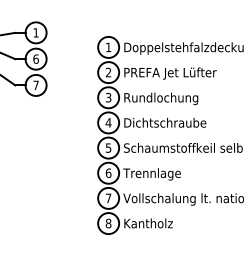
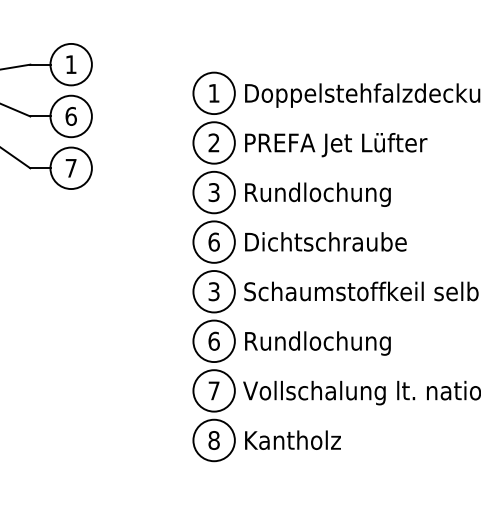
text: (108, 122) -> (213, 241), 4 -> 6
text: (108, 147) -> (213, 290), 5 -> 3
text: (160, 174) -> (316, 343), Trennlage -> Rundlochung

